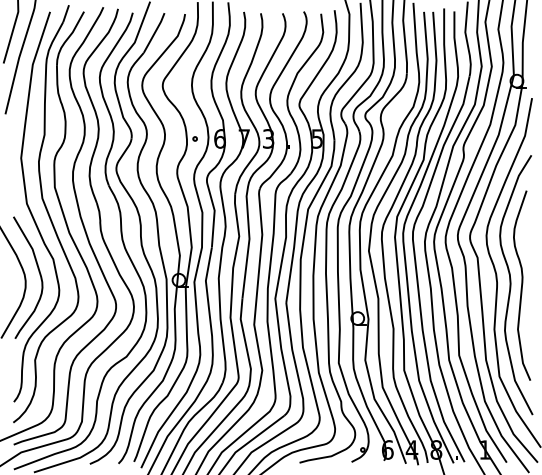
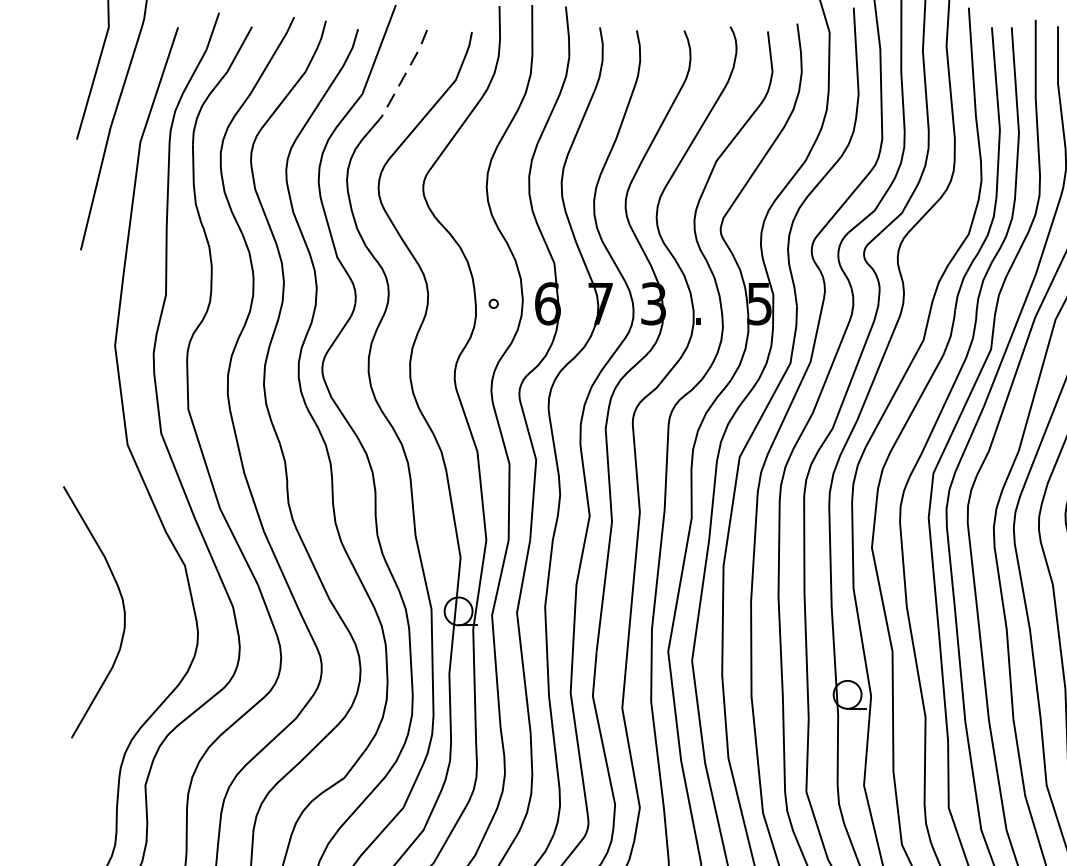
line: (155, 32) -> (407, 72), solid -> dashed
curve: (38, 272) -> (152, 594), removed

